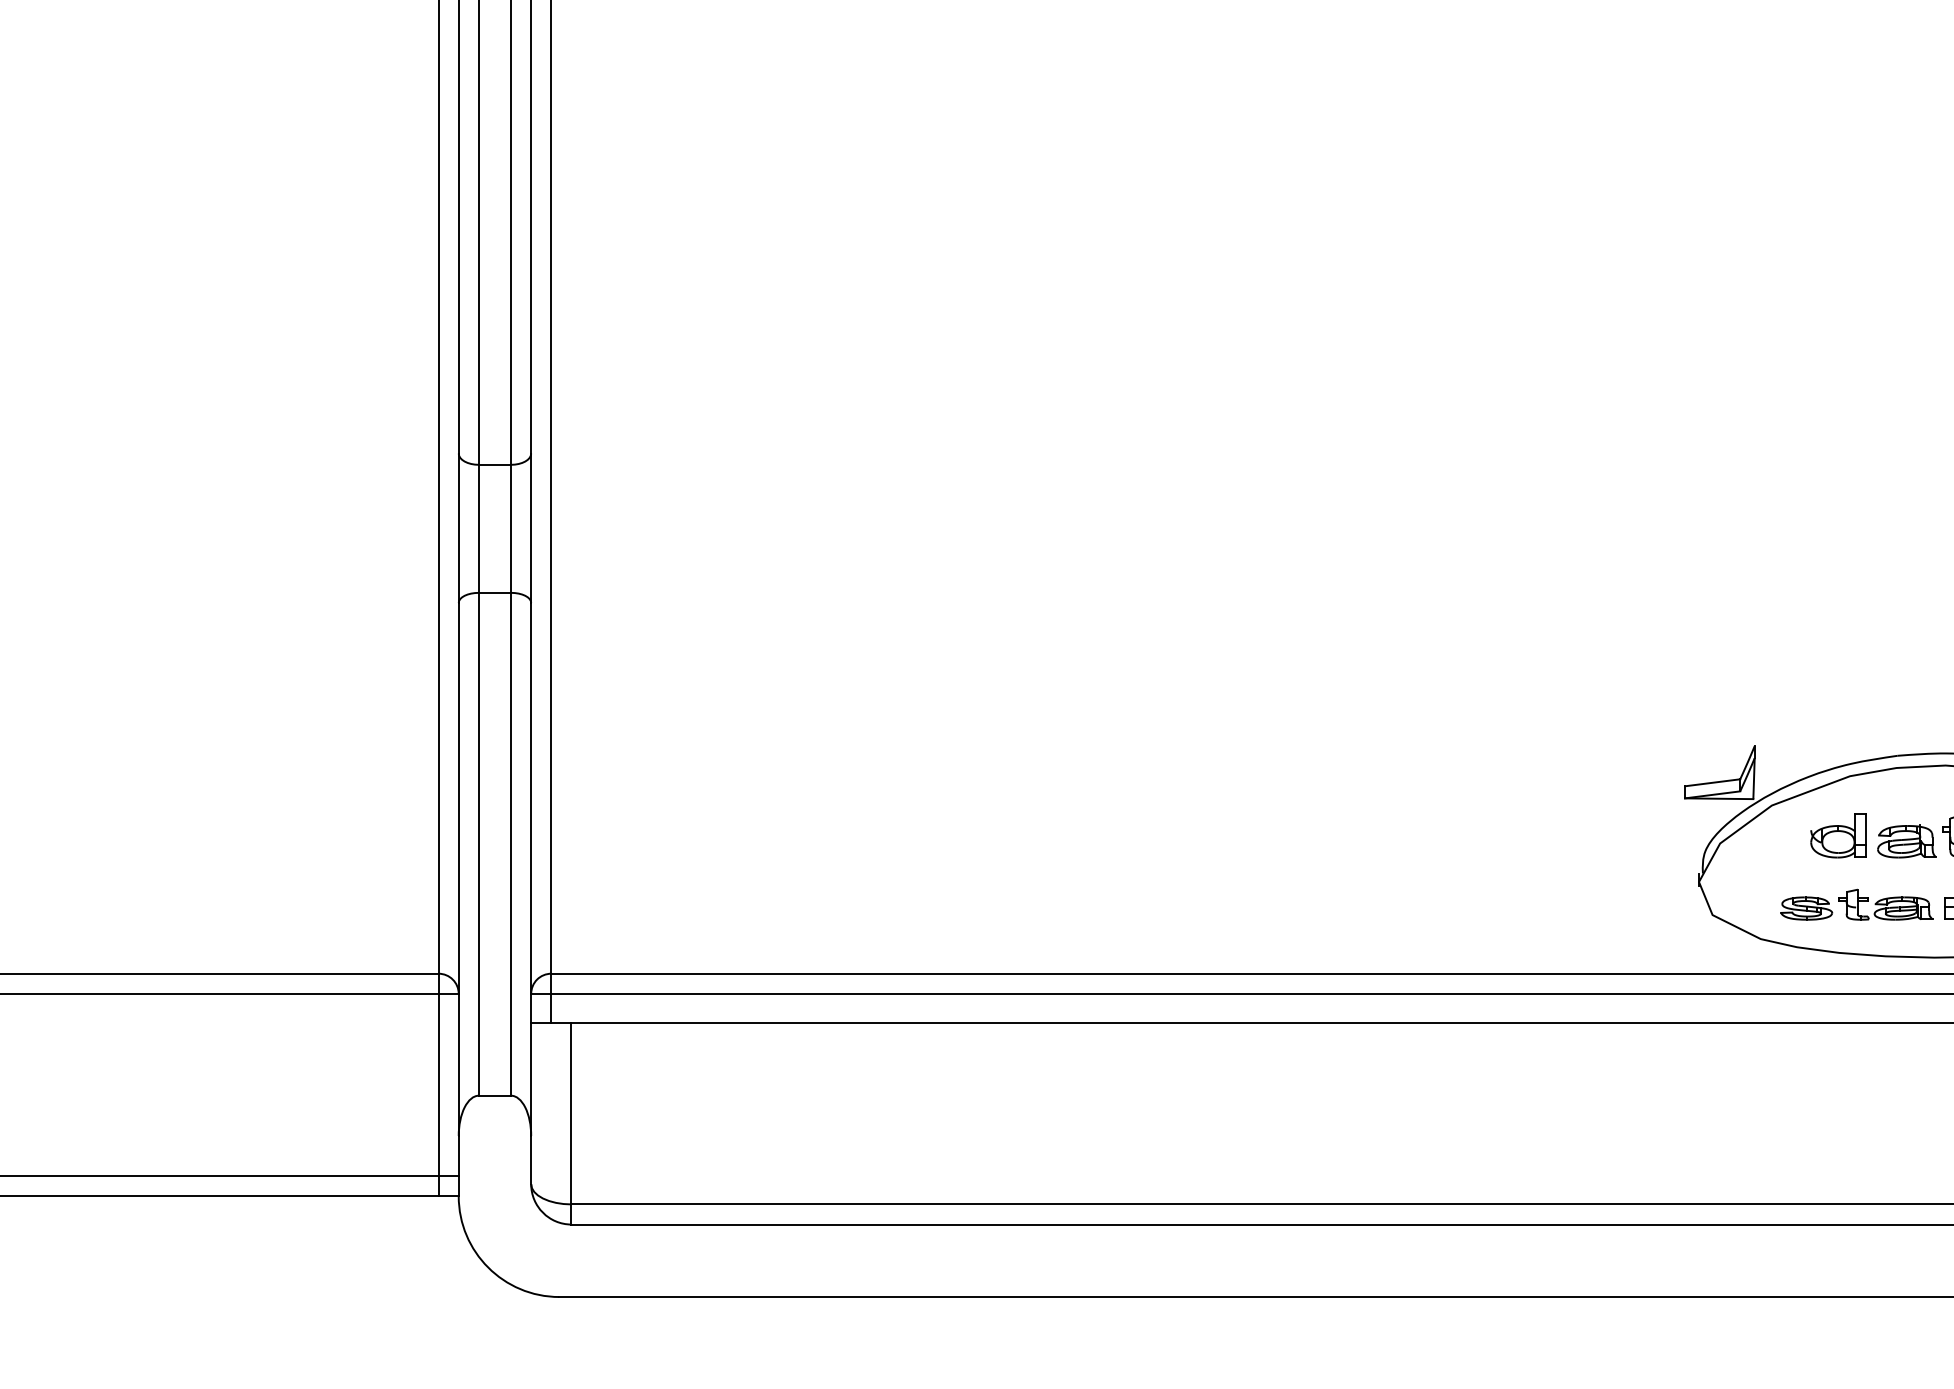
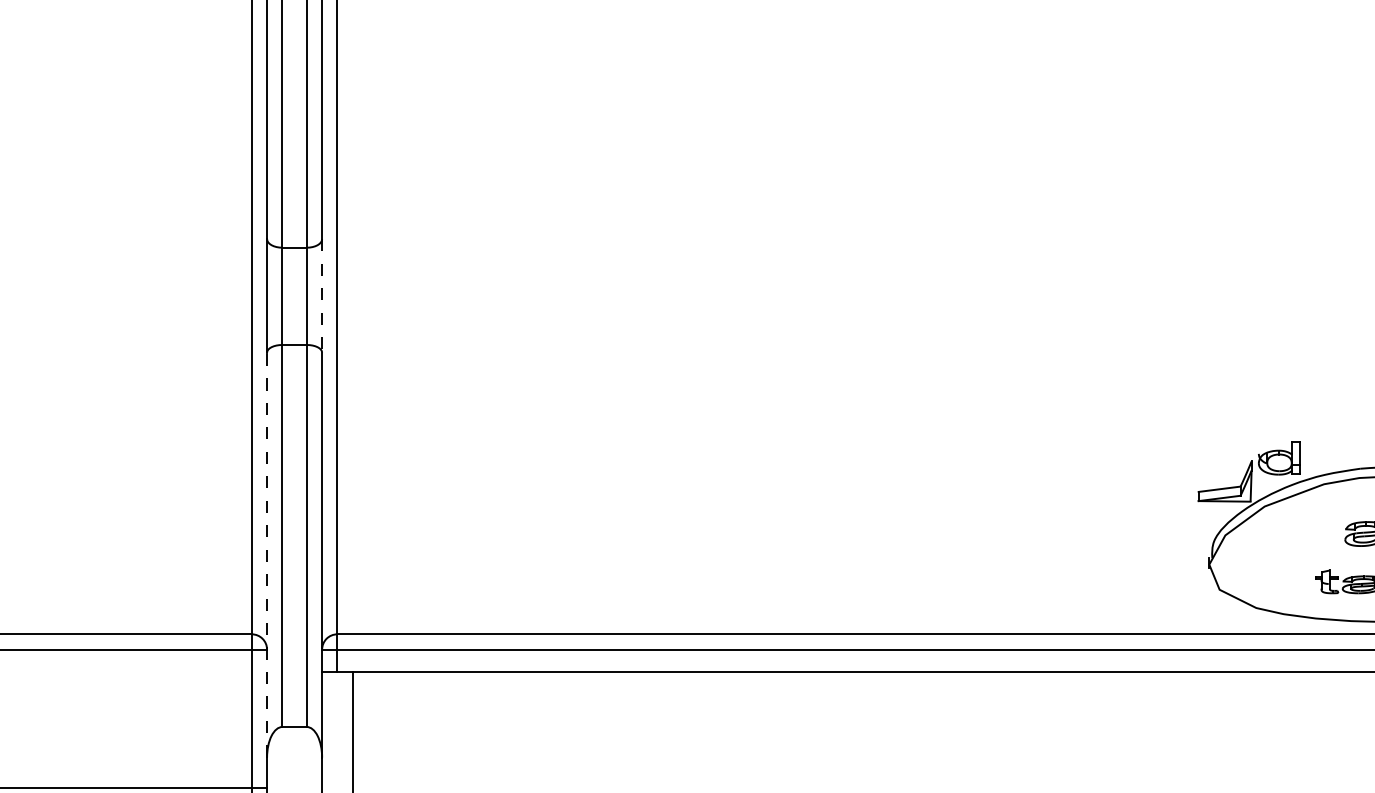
line: (531, 528) -> (322, 296), solid -> dashed
part: (1838, 835) -> (1279, 457), moved
line: (458, 869) -> (266, 555), solid -> dashed
part: (1806, 908) -> (1290, 584), removed

